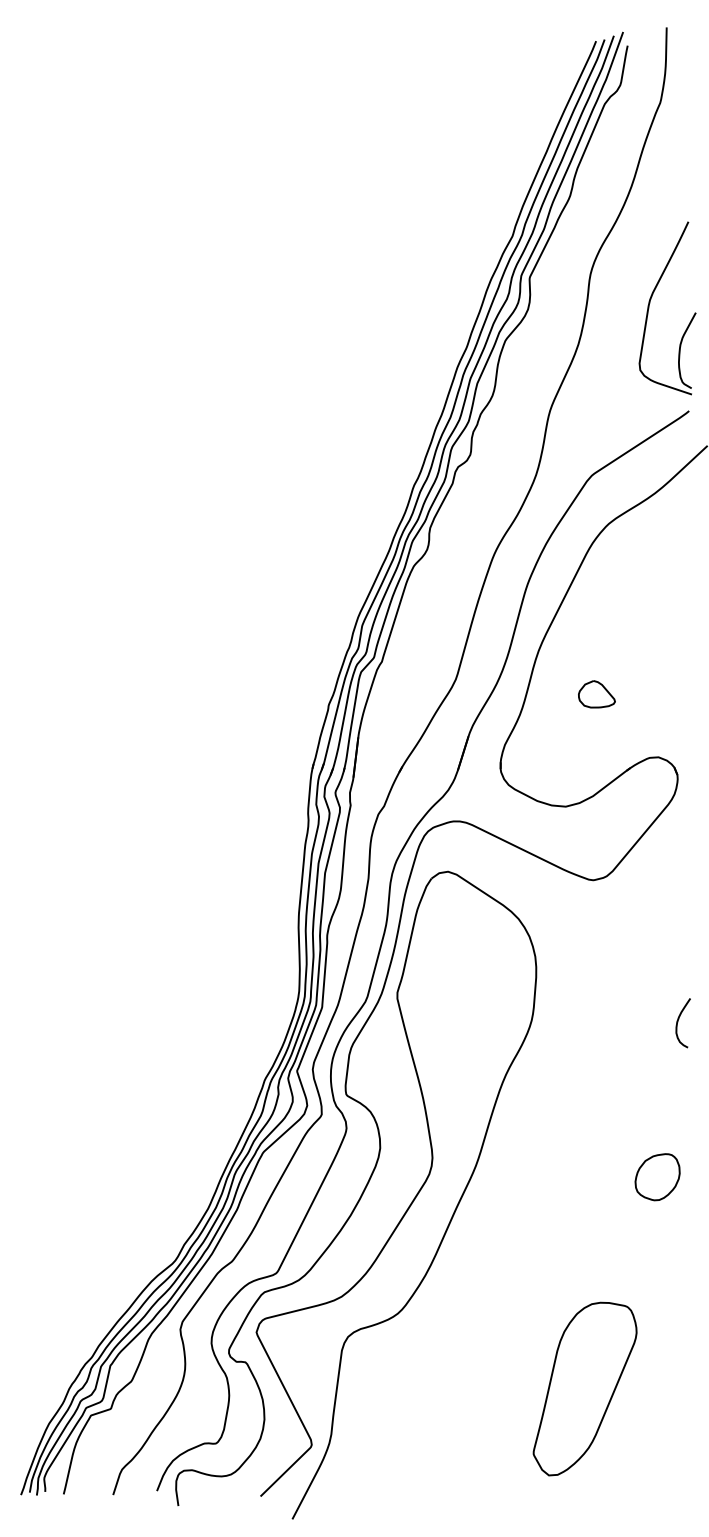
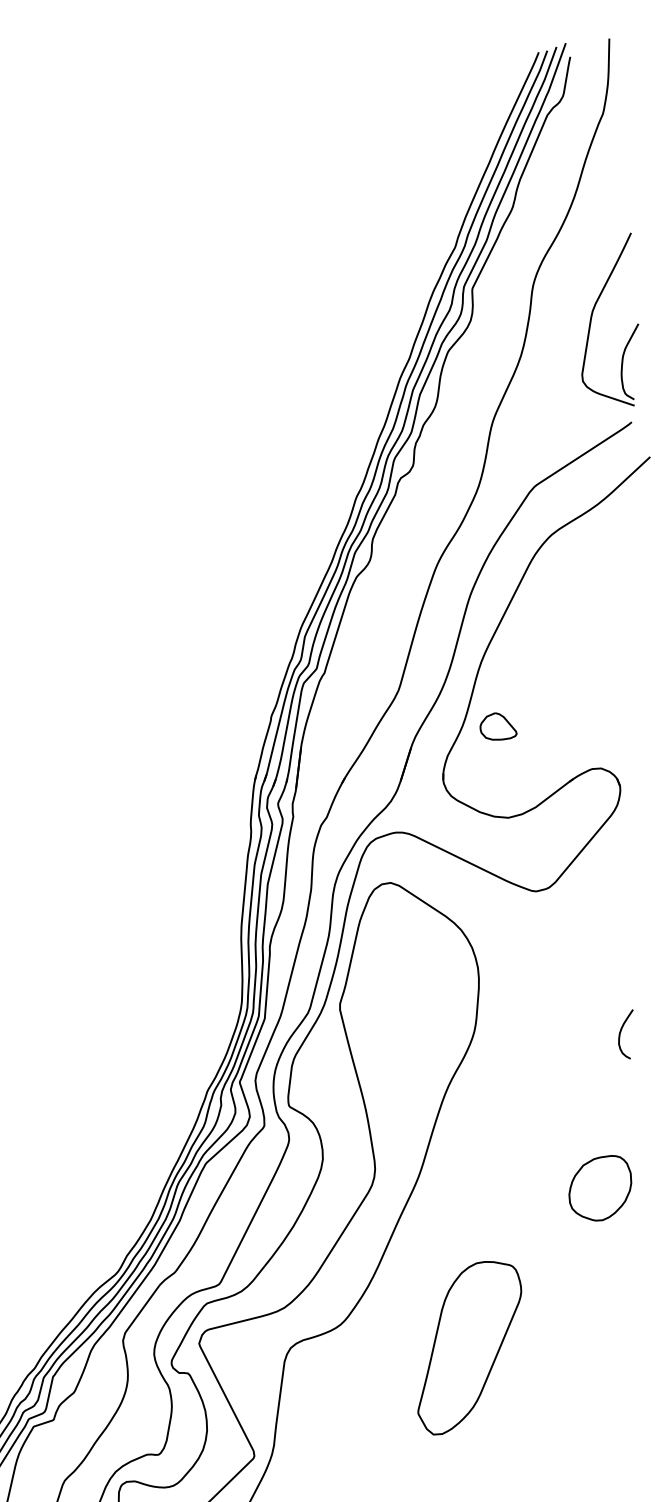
part: (596, 694) -> (498, 726), moved
part: (657, 1177) -> (600, 1188), size x1.4
part: (584, 1388) -> (469, 1347), moved

